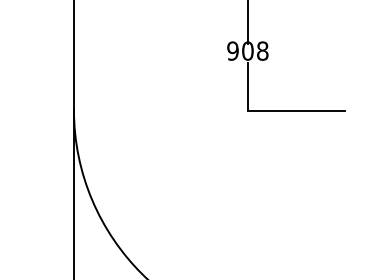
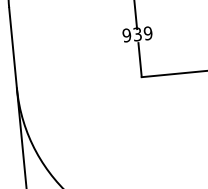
text: (255, 50) -> (143, 33), 908 -> 939

